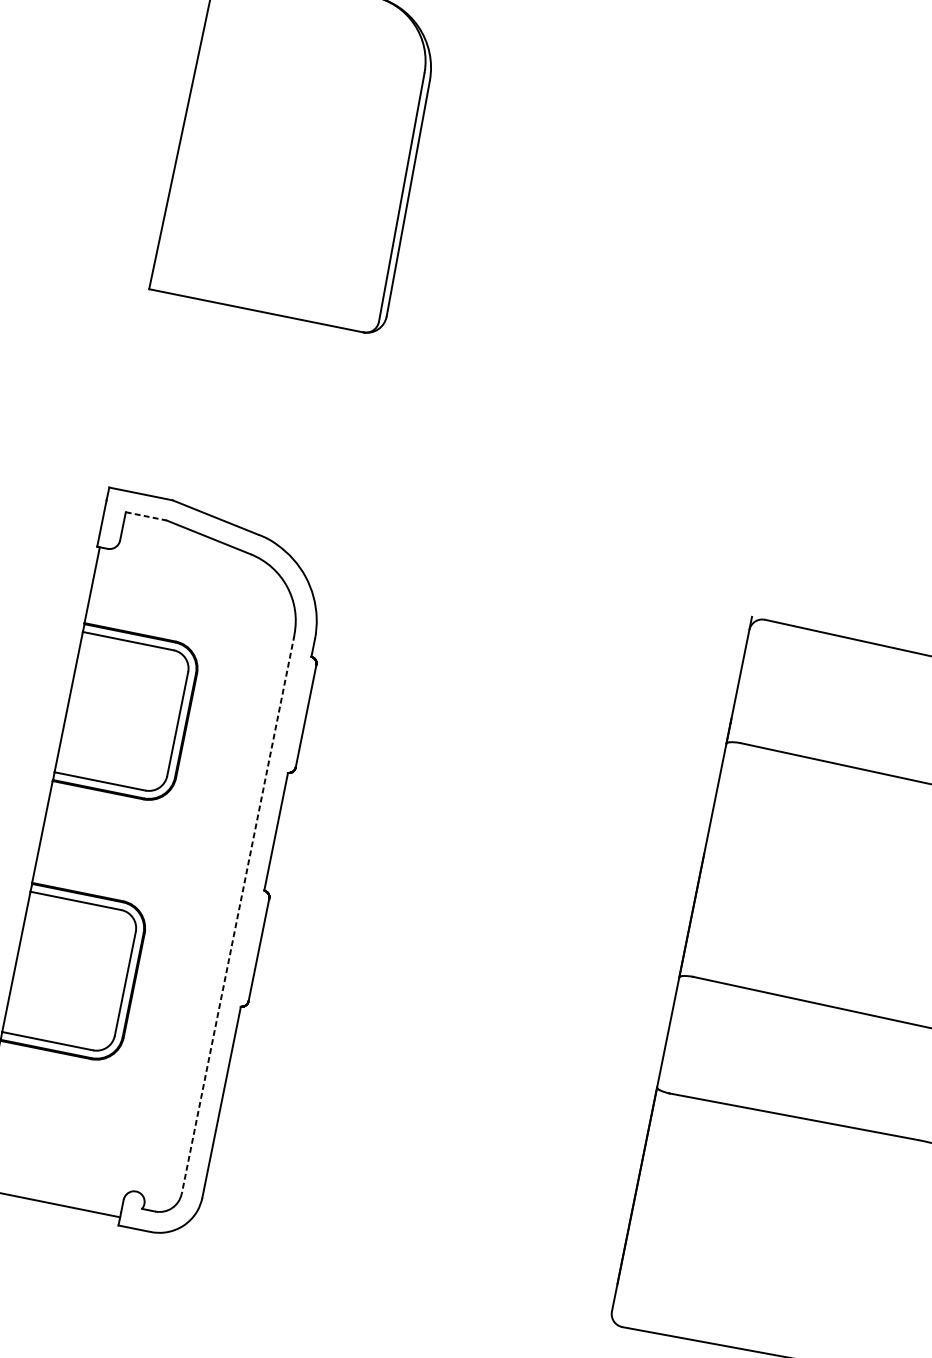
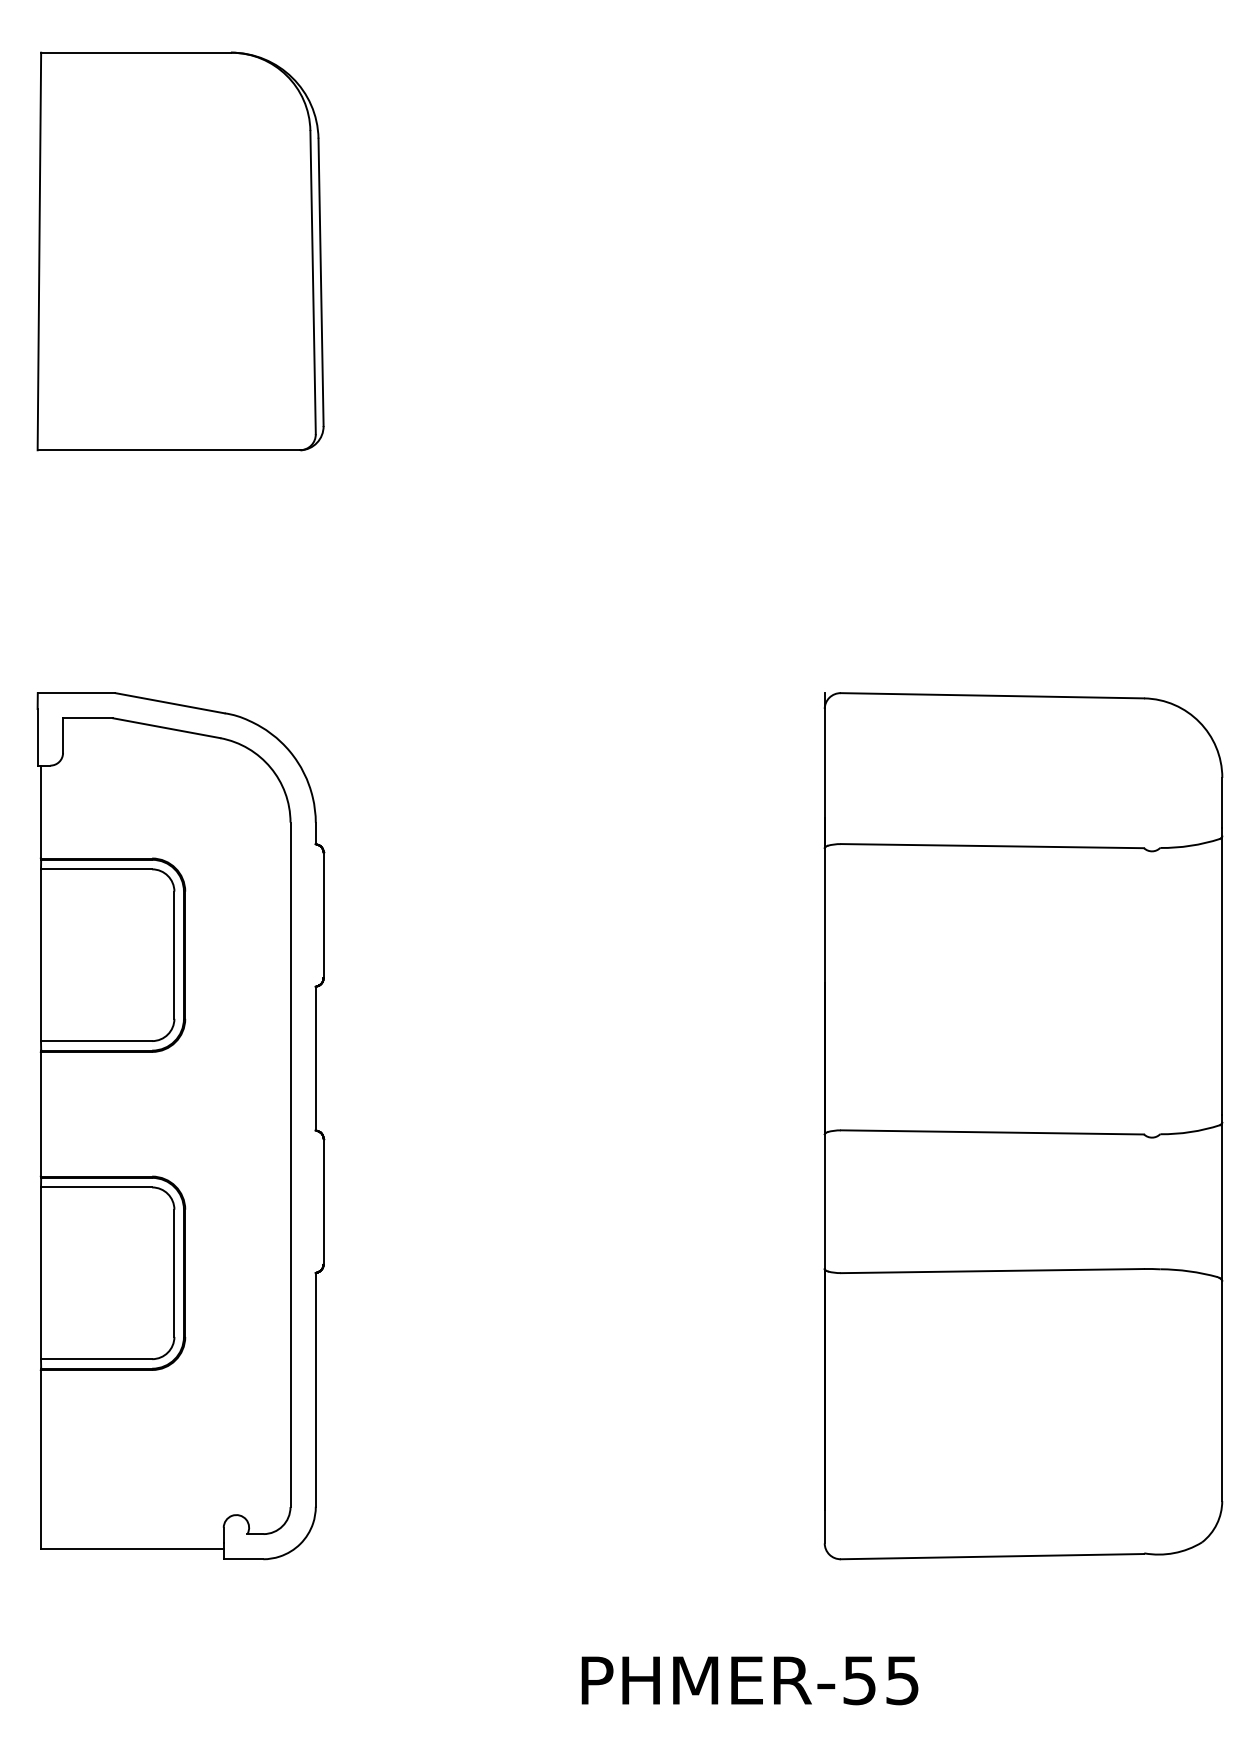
line: (146, 516) -> (88, 718), dashed -> solid
line: (237, 914) -> (290, 1165), dashed -> solid

